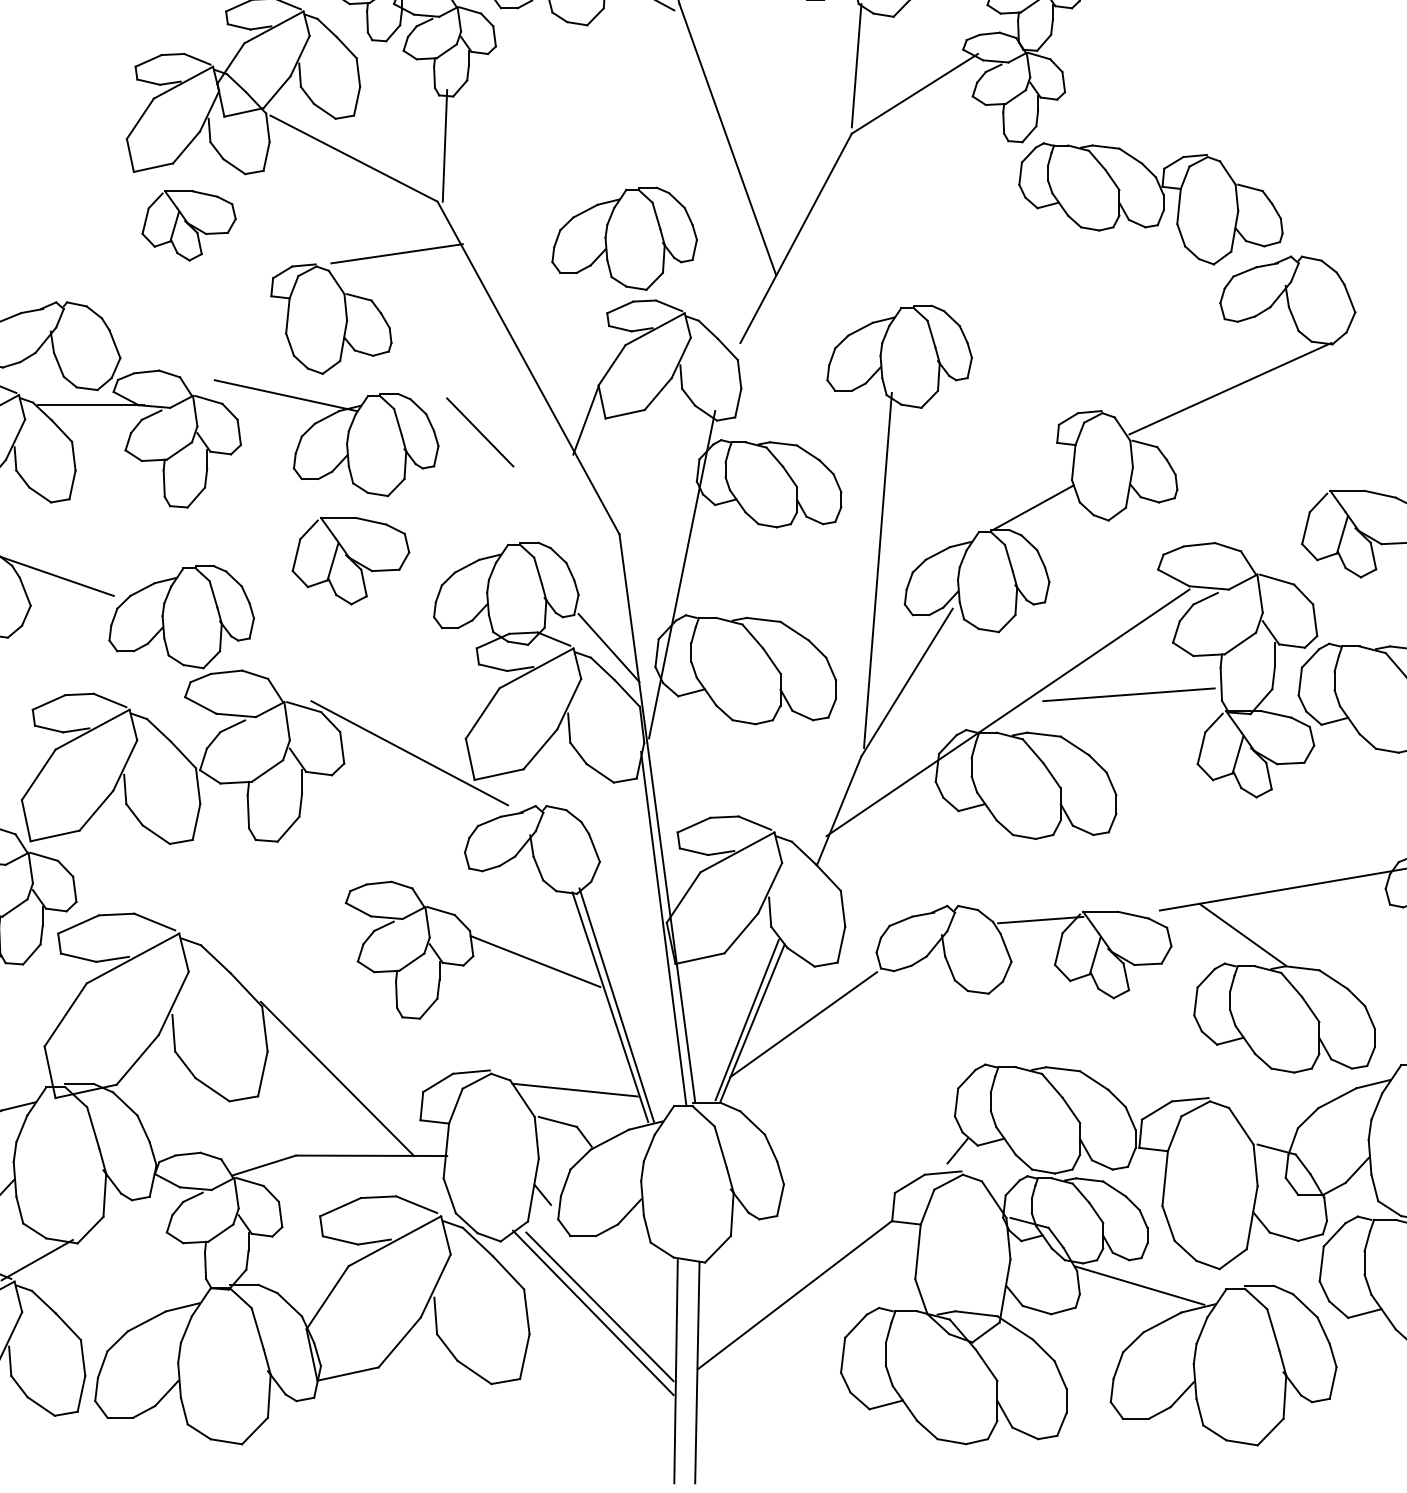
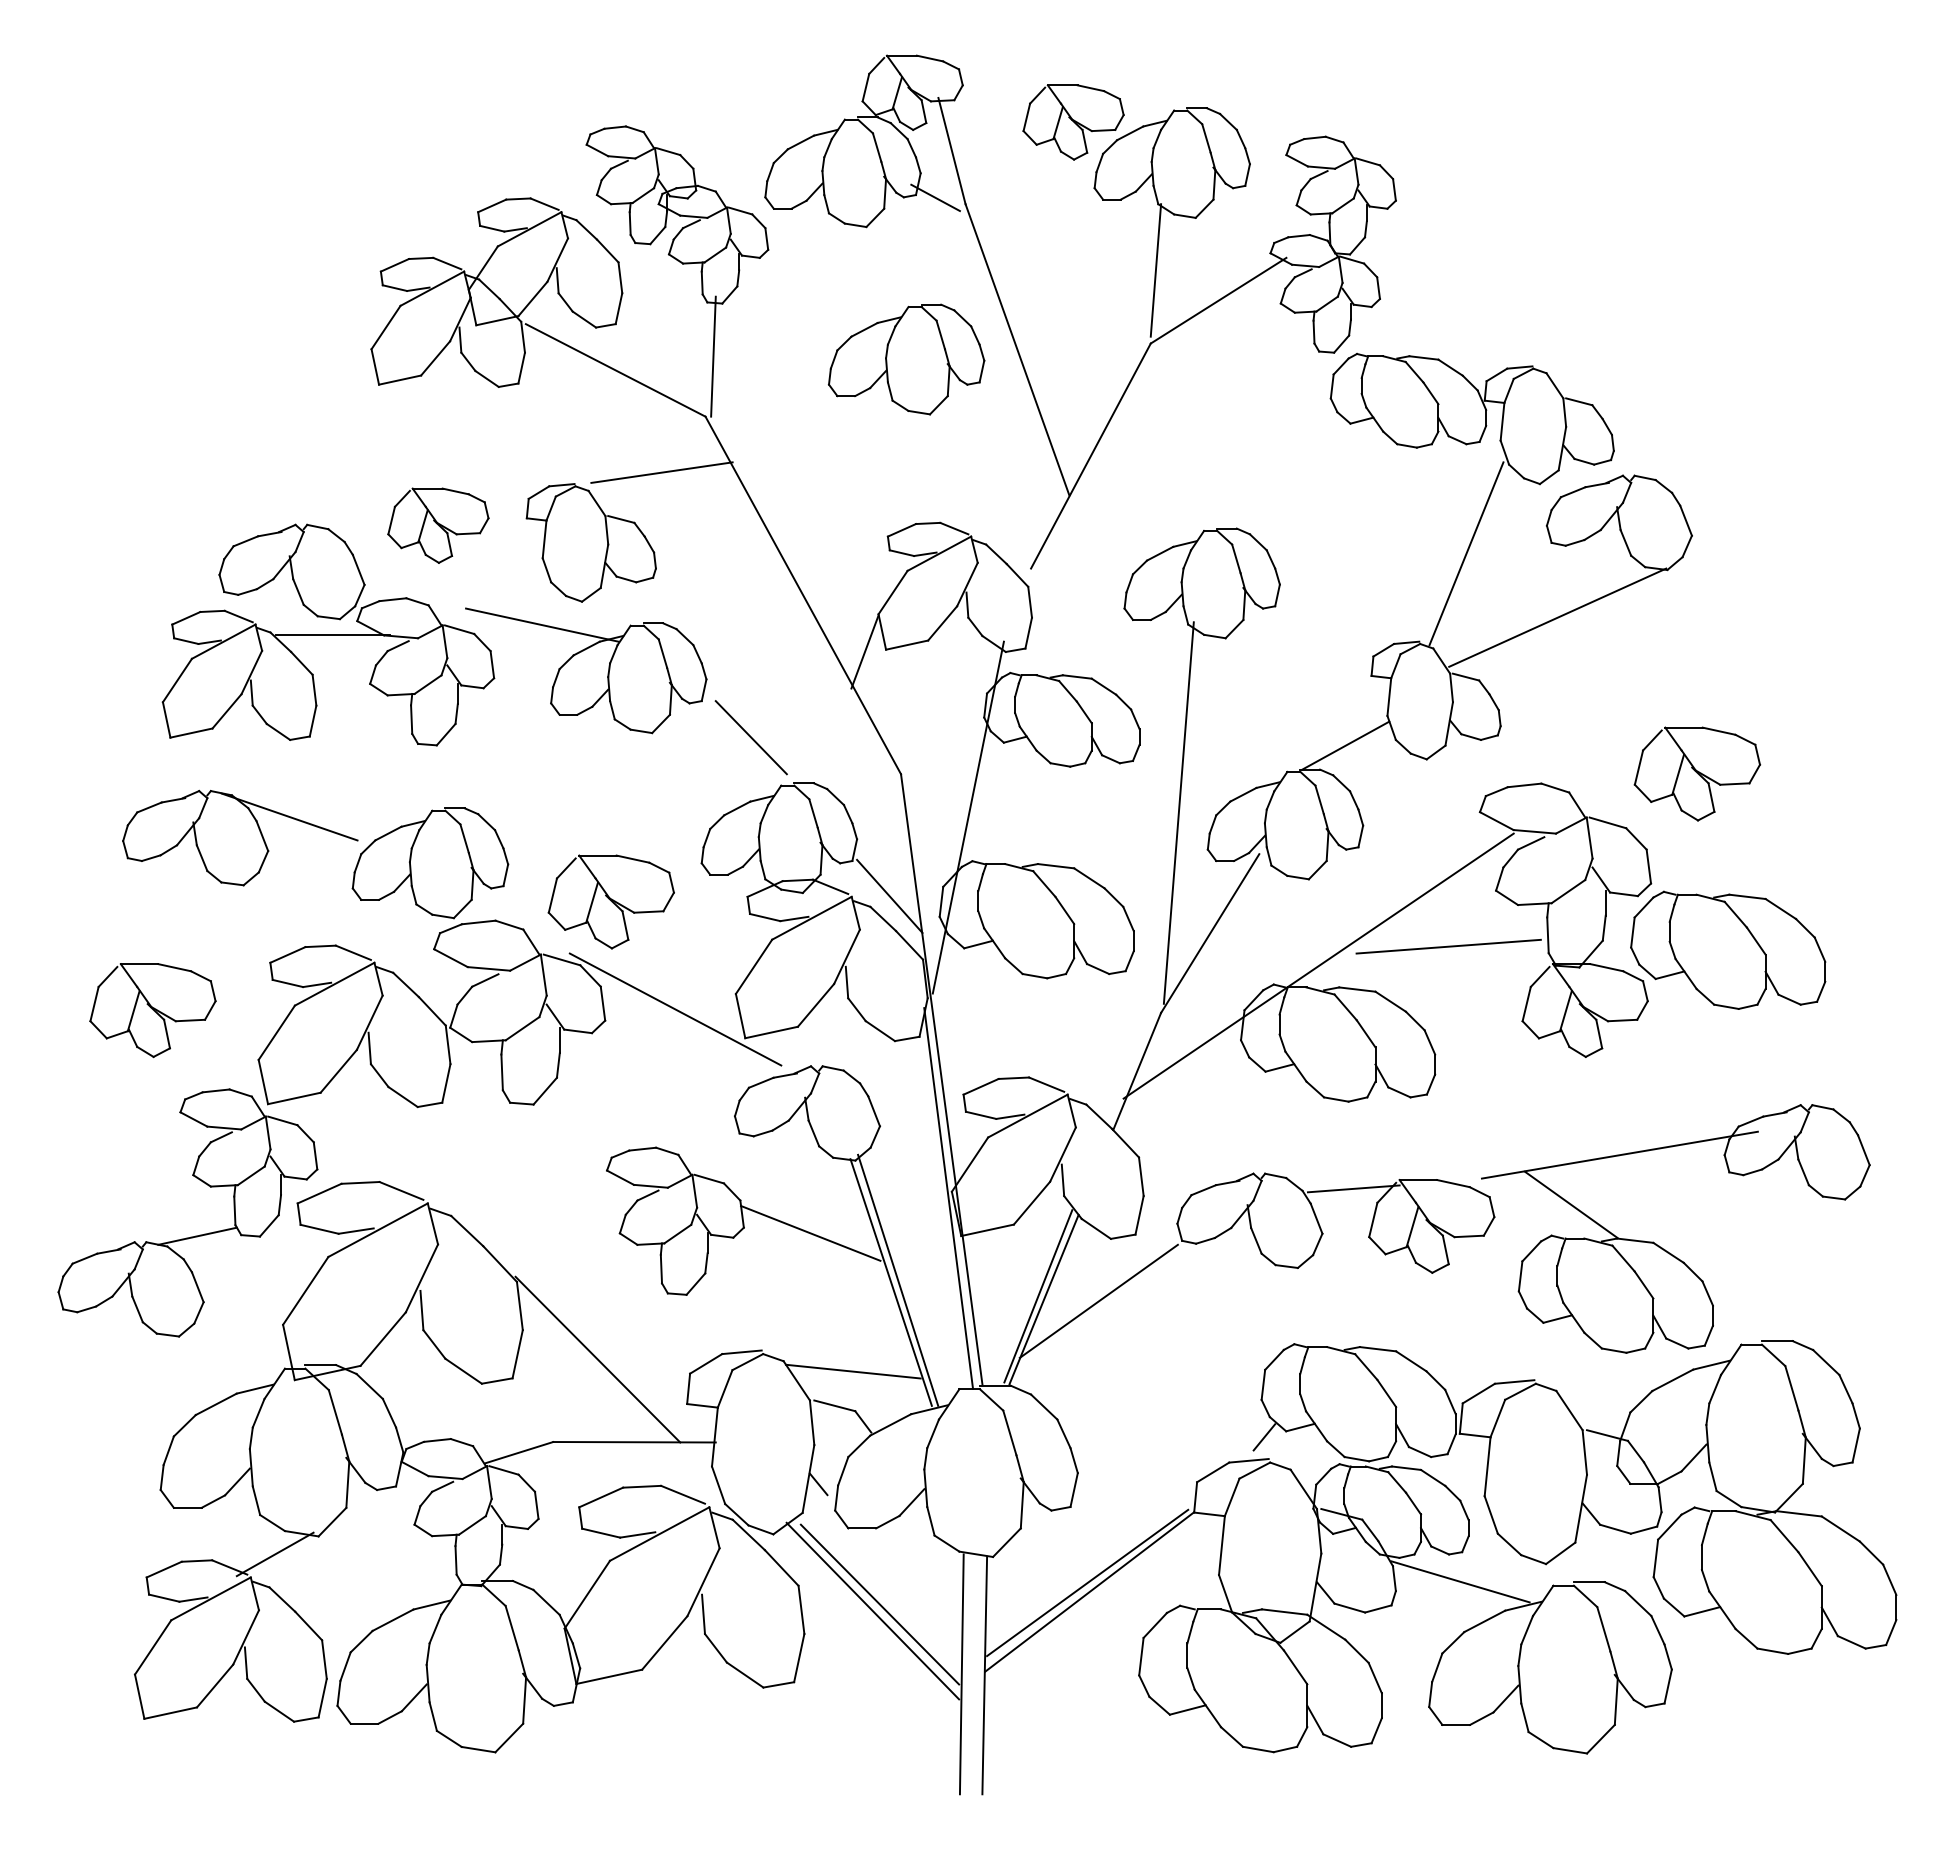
part: (189, 225) -> (438, 525), moved
part: (624, 238) -> (906, 359), moved
line: (1145, 329) -> (1466, 553), added
line: (479, 432) -> (750, 737), moved
part: (350, 560) -> (610, 901), moved
line: (792, 1286) -> (1087, 1582), added

